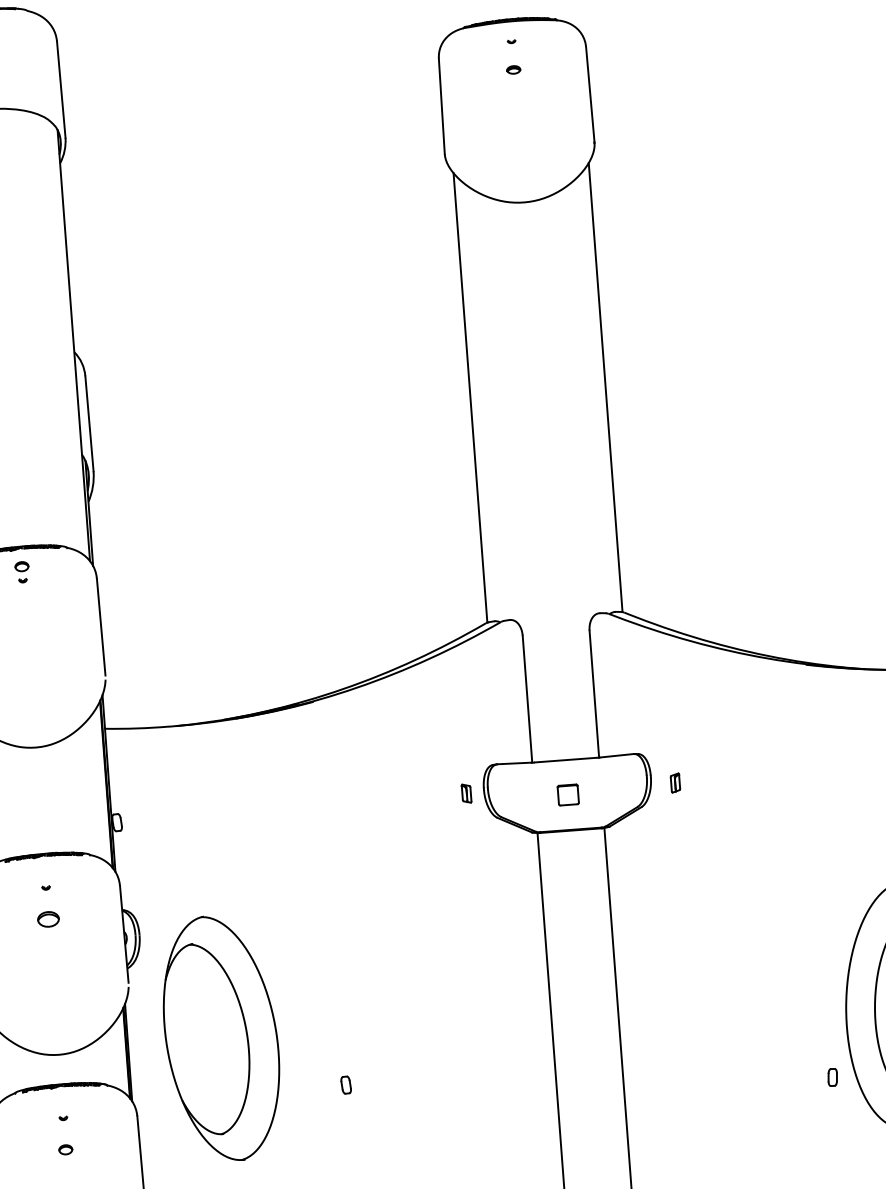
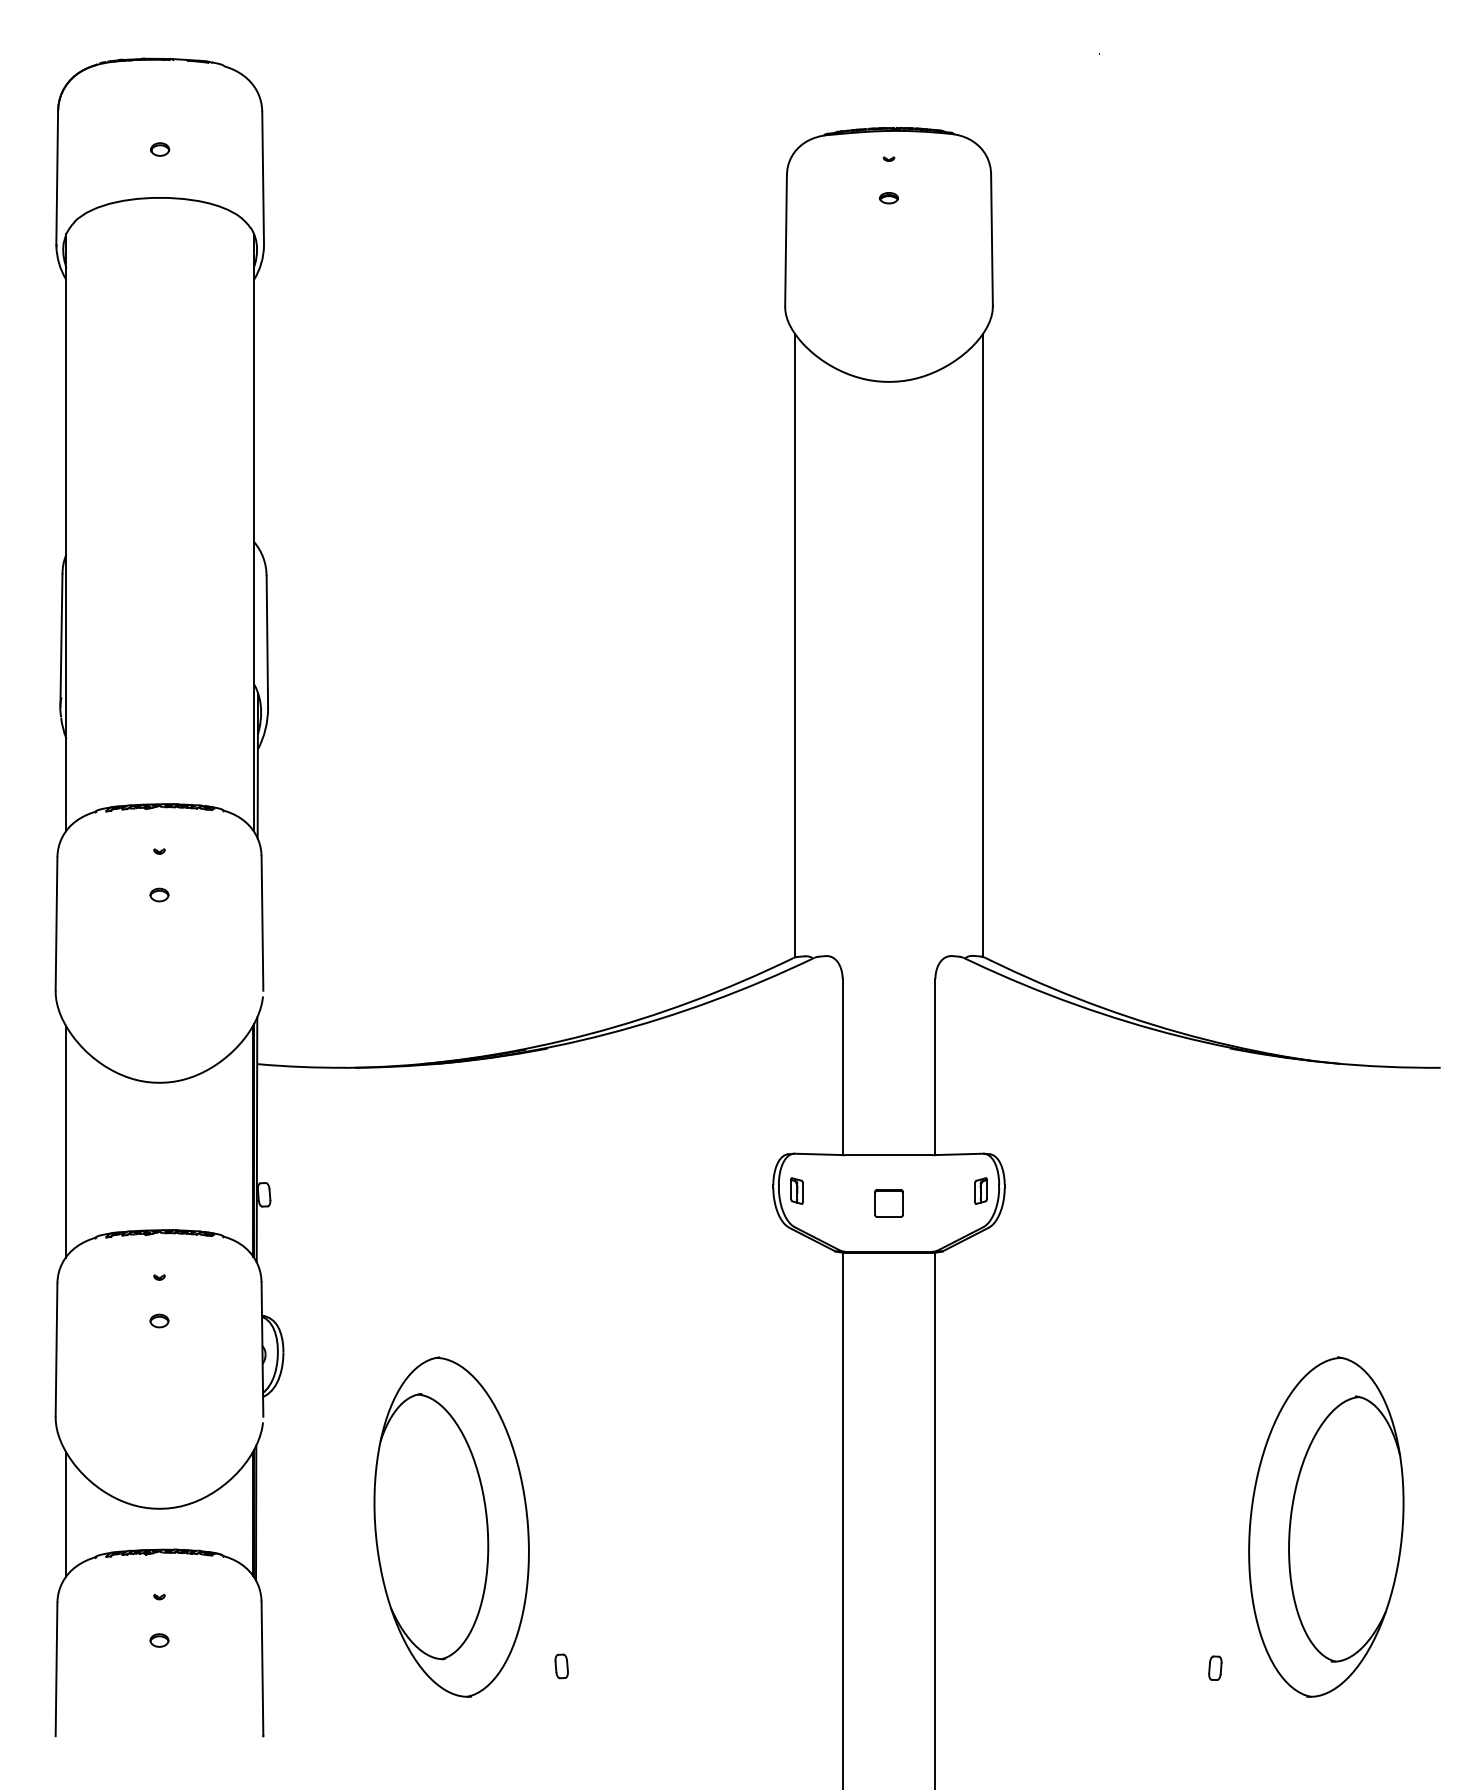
part: (21, 566) -> (159, 894), moved
part: (675, 782) -> (980, 1190), moved
part: (466, 793) -> (796, 1190), moved
part: (48, 919) -> (159, 1320), size x0.62
part: (221, 1038) -> (451, 1526), moved
part: (832, 1076) -> (1215, 1667), moved
part: (346, 1085) -> (561, 1666), moved

